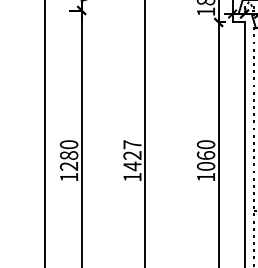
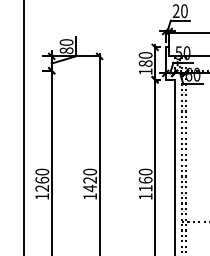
text: (131, 143) -> (89, 171), 1427 -> 1420
text: (68, 154) -> (41, 179), 1280 -> 1260
text: (205, 166) -> (145, 188), 1060 -> 1160

